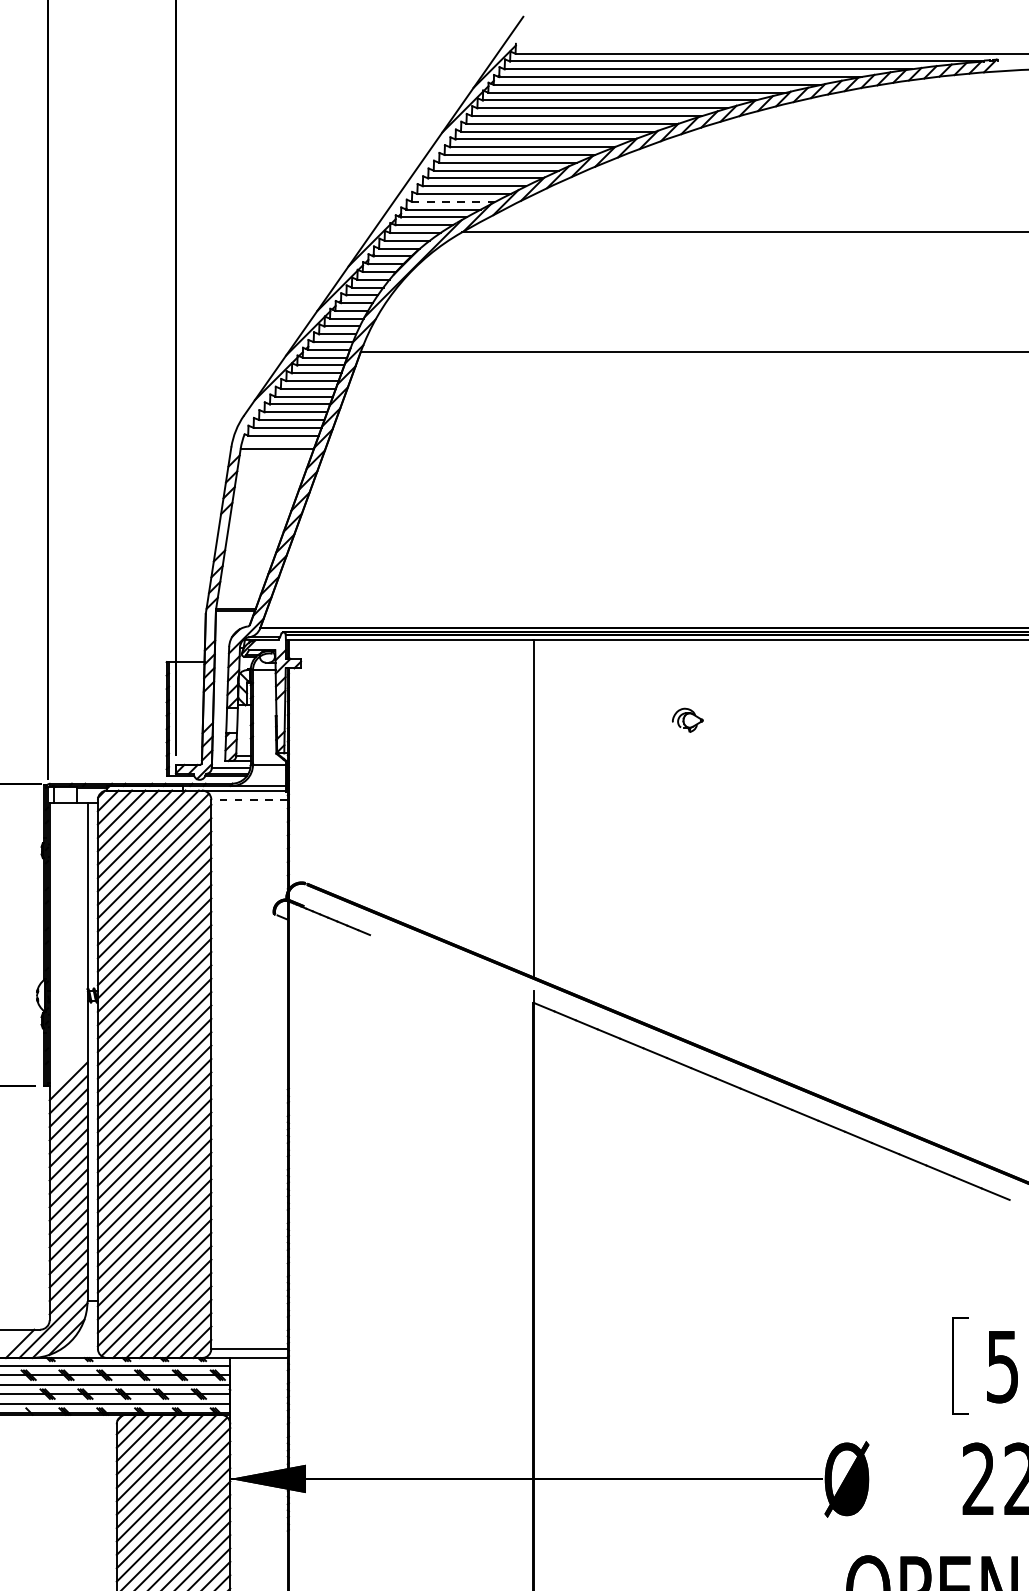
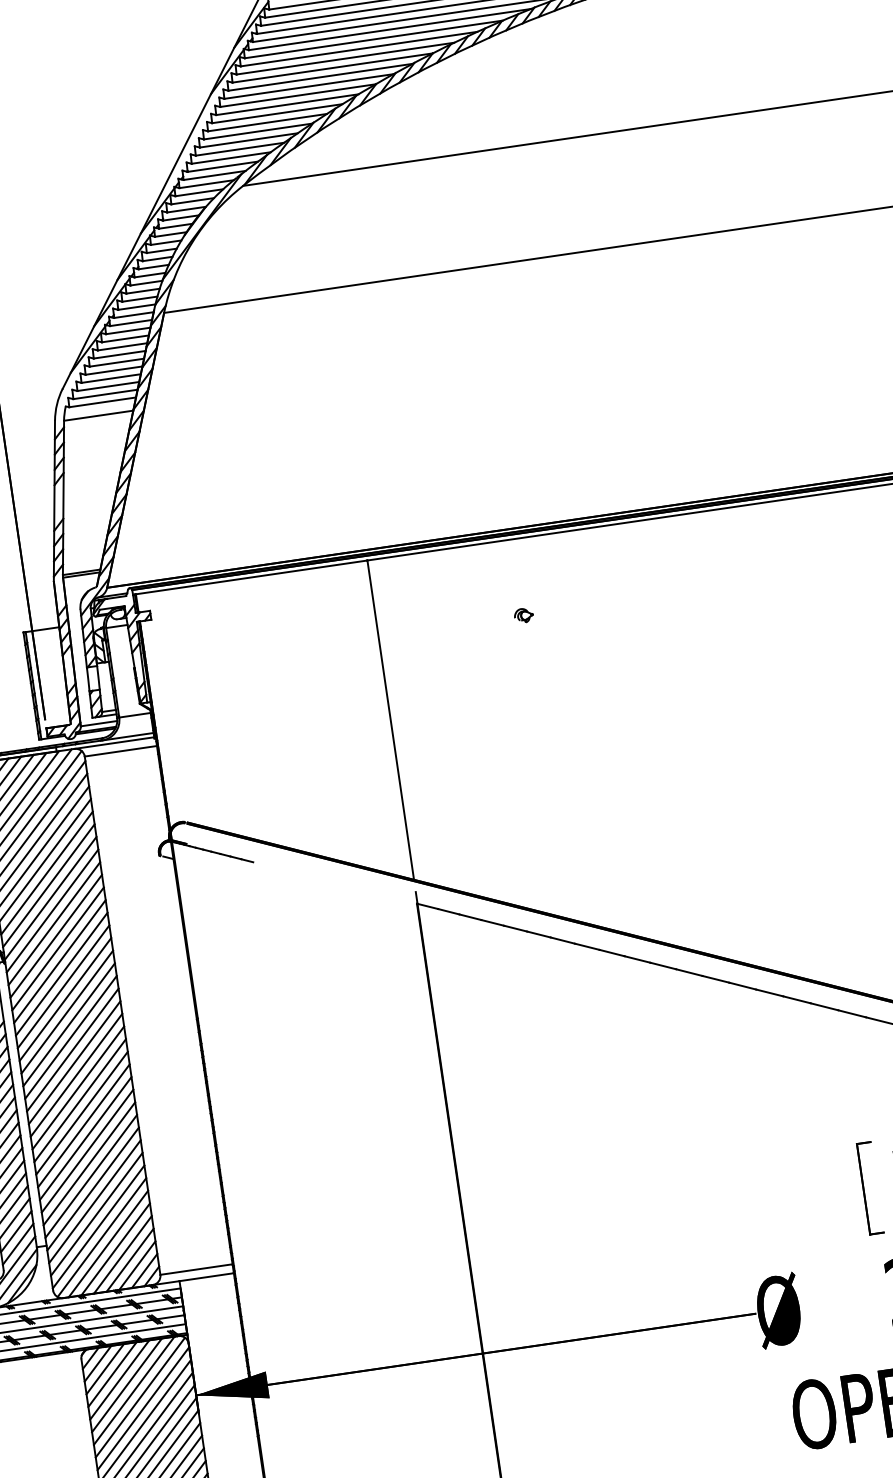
line: (453, 201) -> (231, 157), dashed -> solid
part: (687, 720) -> (523, 615), size x0.62
line: (249, 799) -> (120, 750), dashed -> solid

